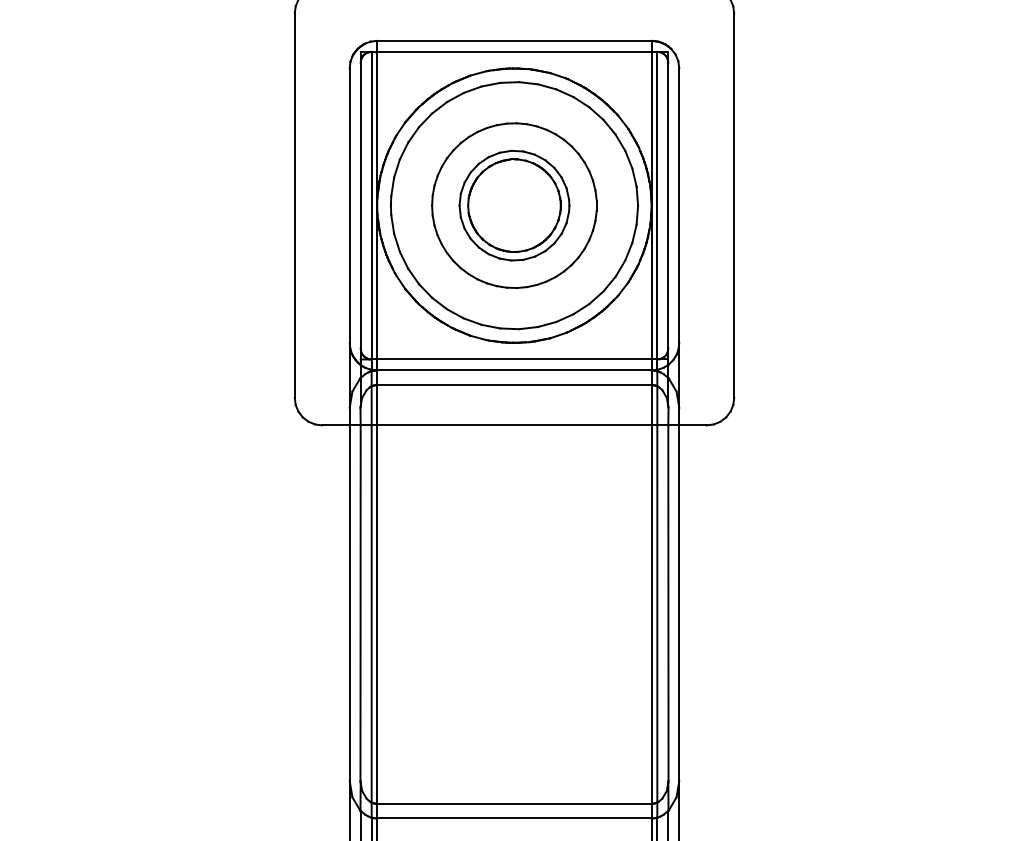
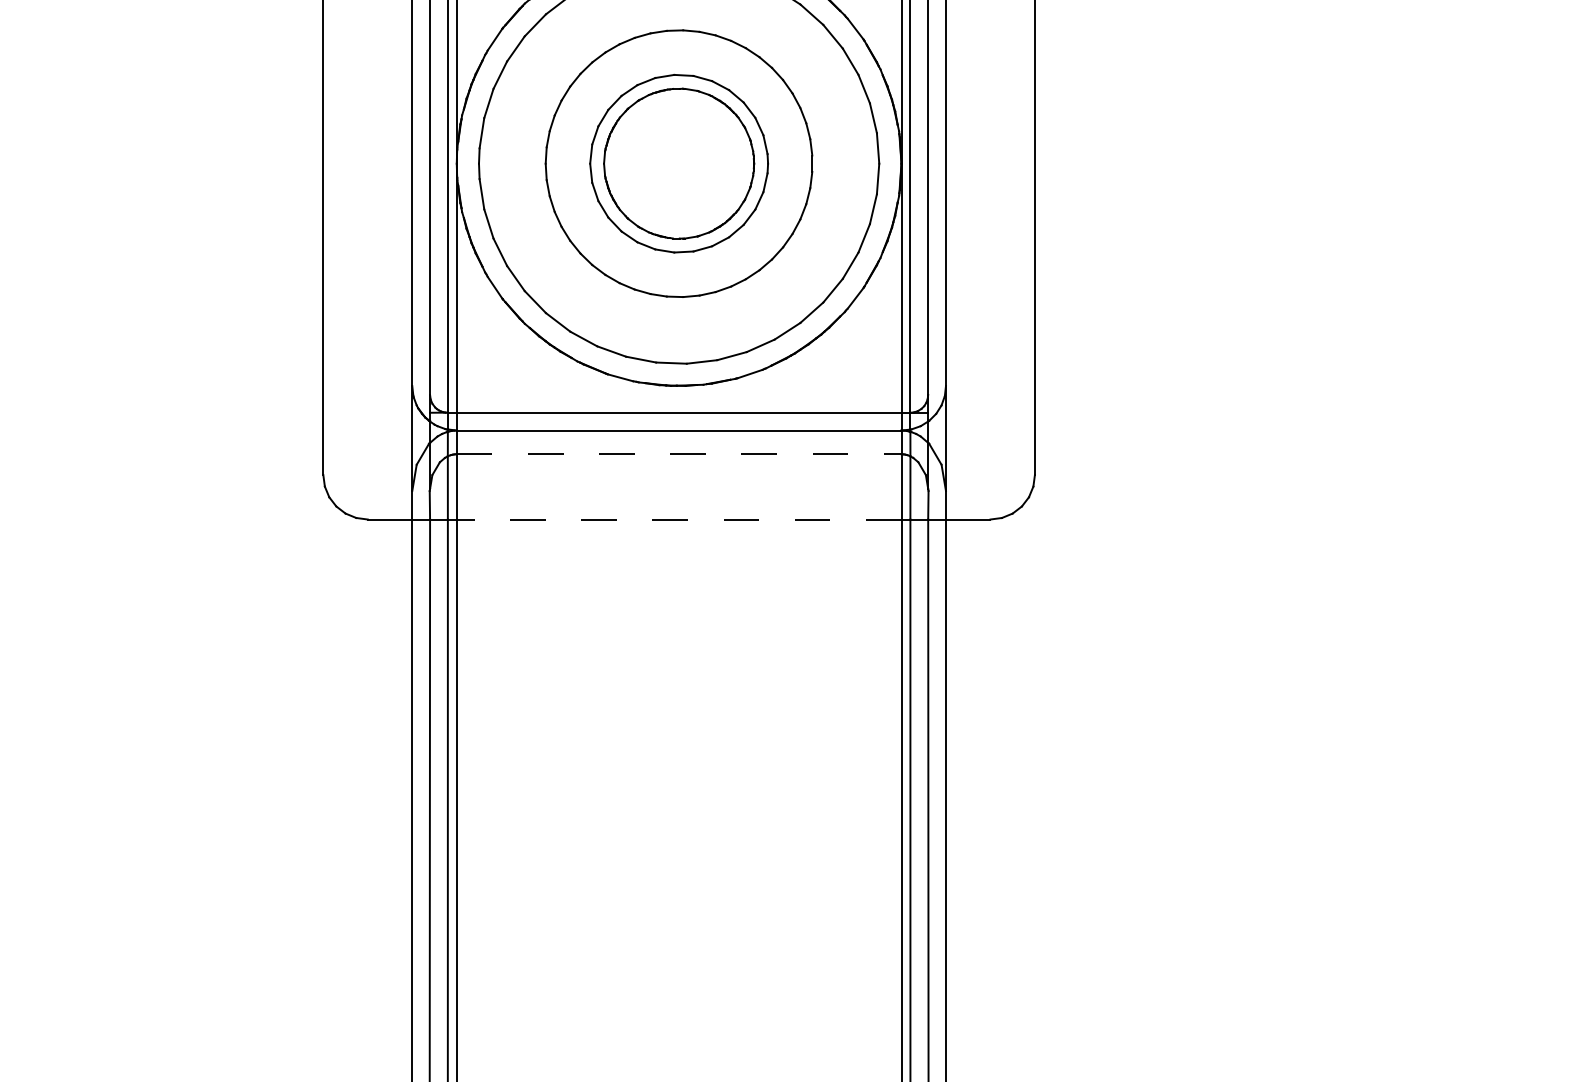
line: (514, 385) -> (679, 454), solid -> dashed
line: (514, 425) -> (679, 519), solid -> dashed

